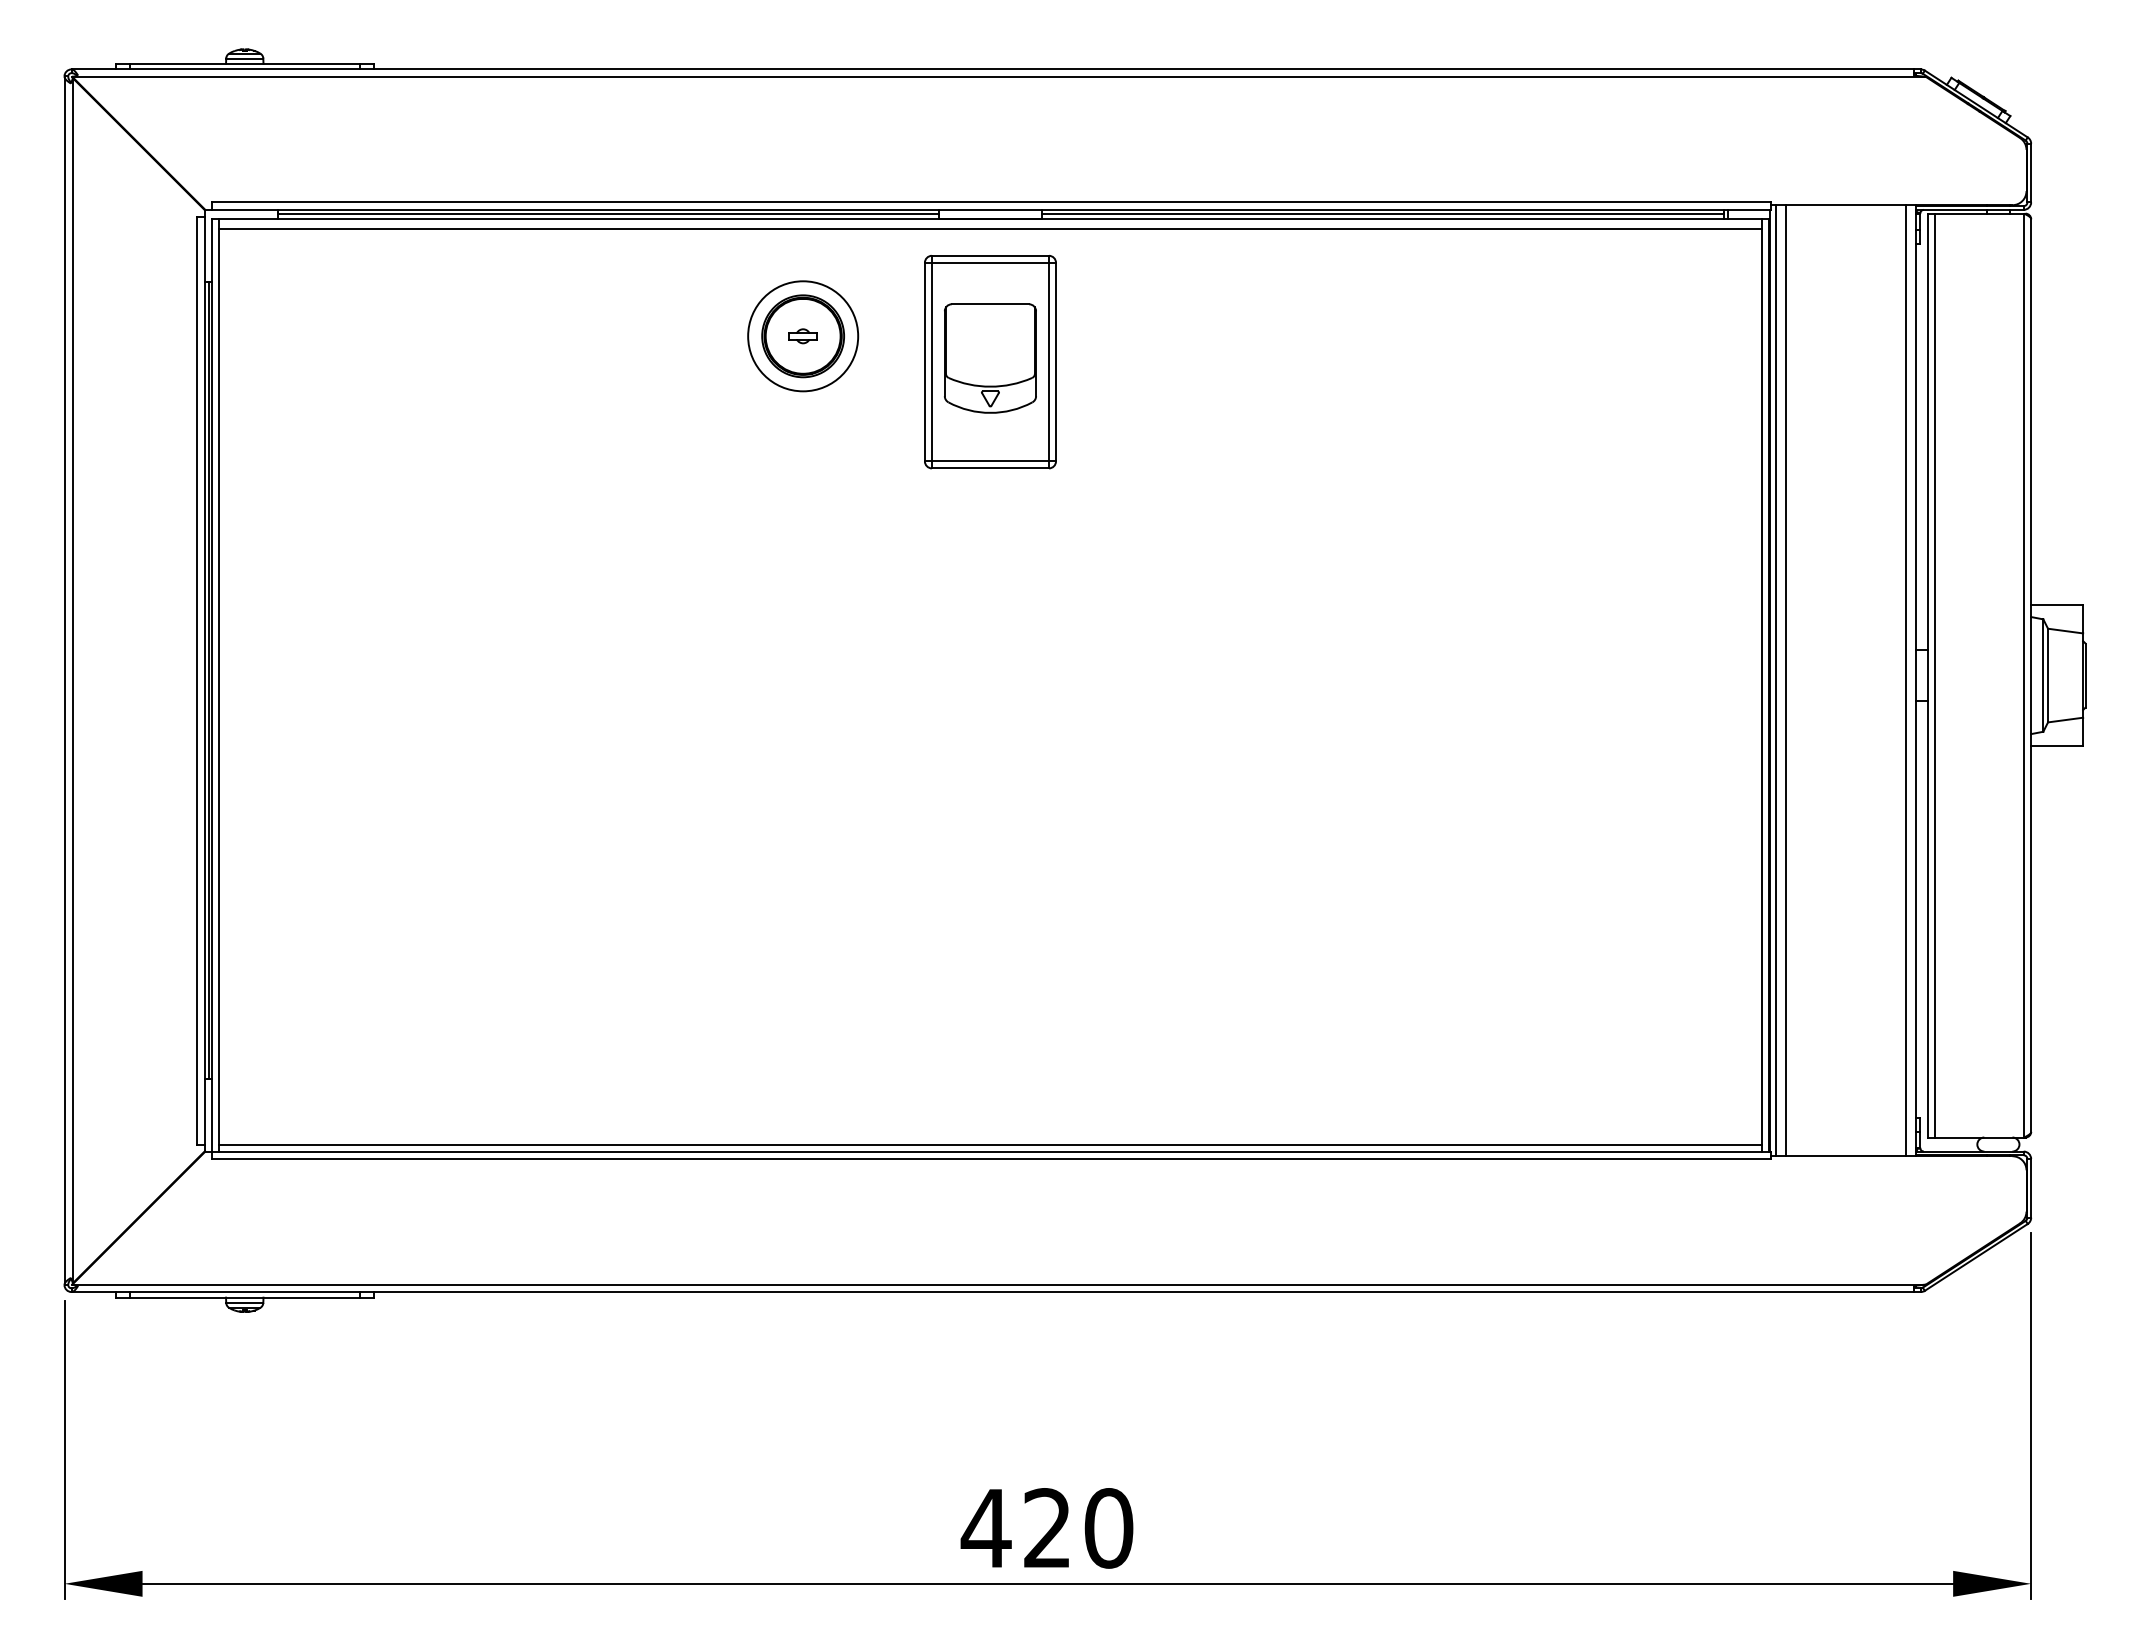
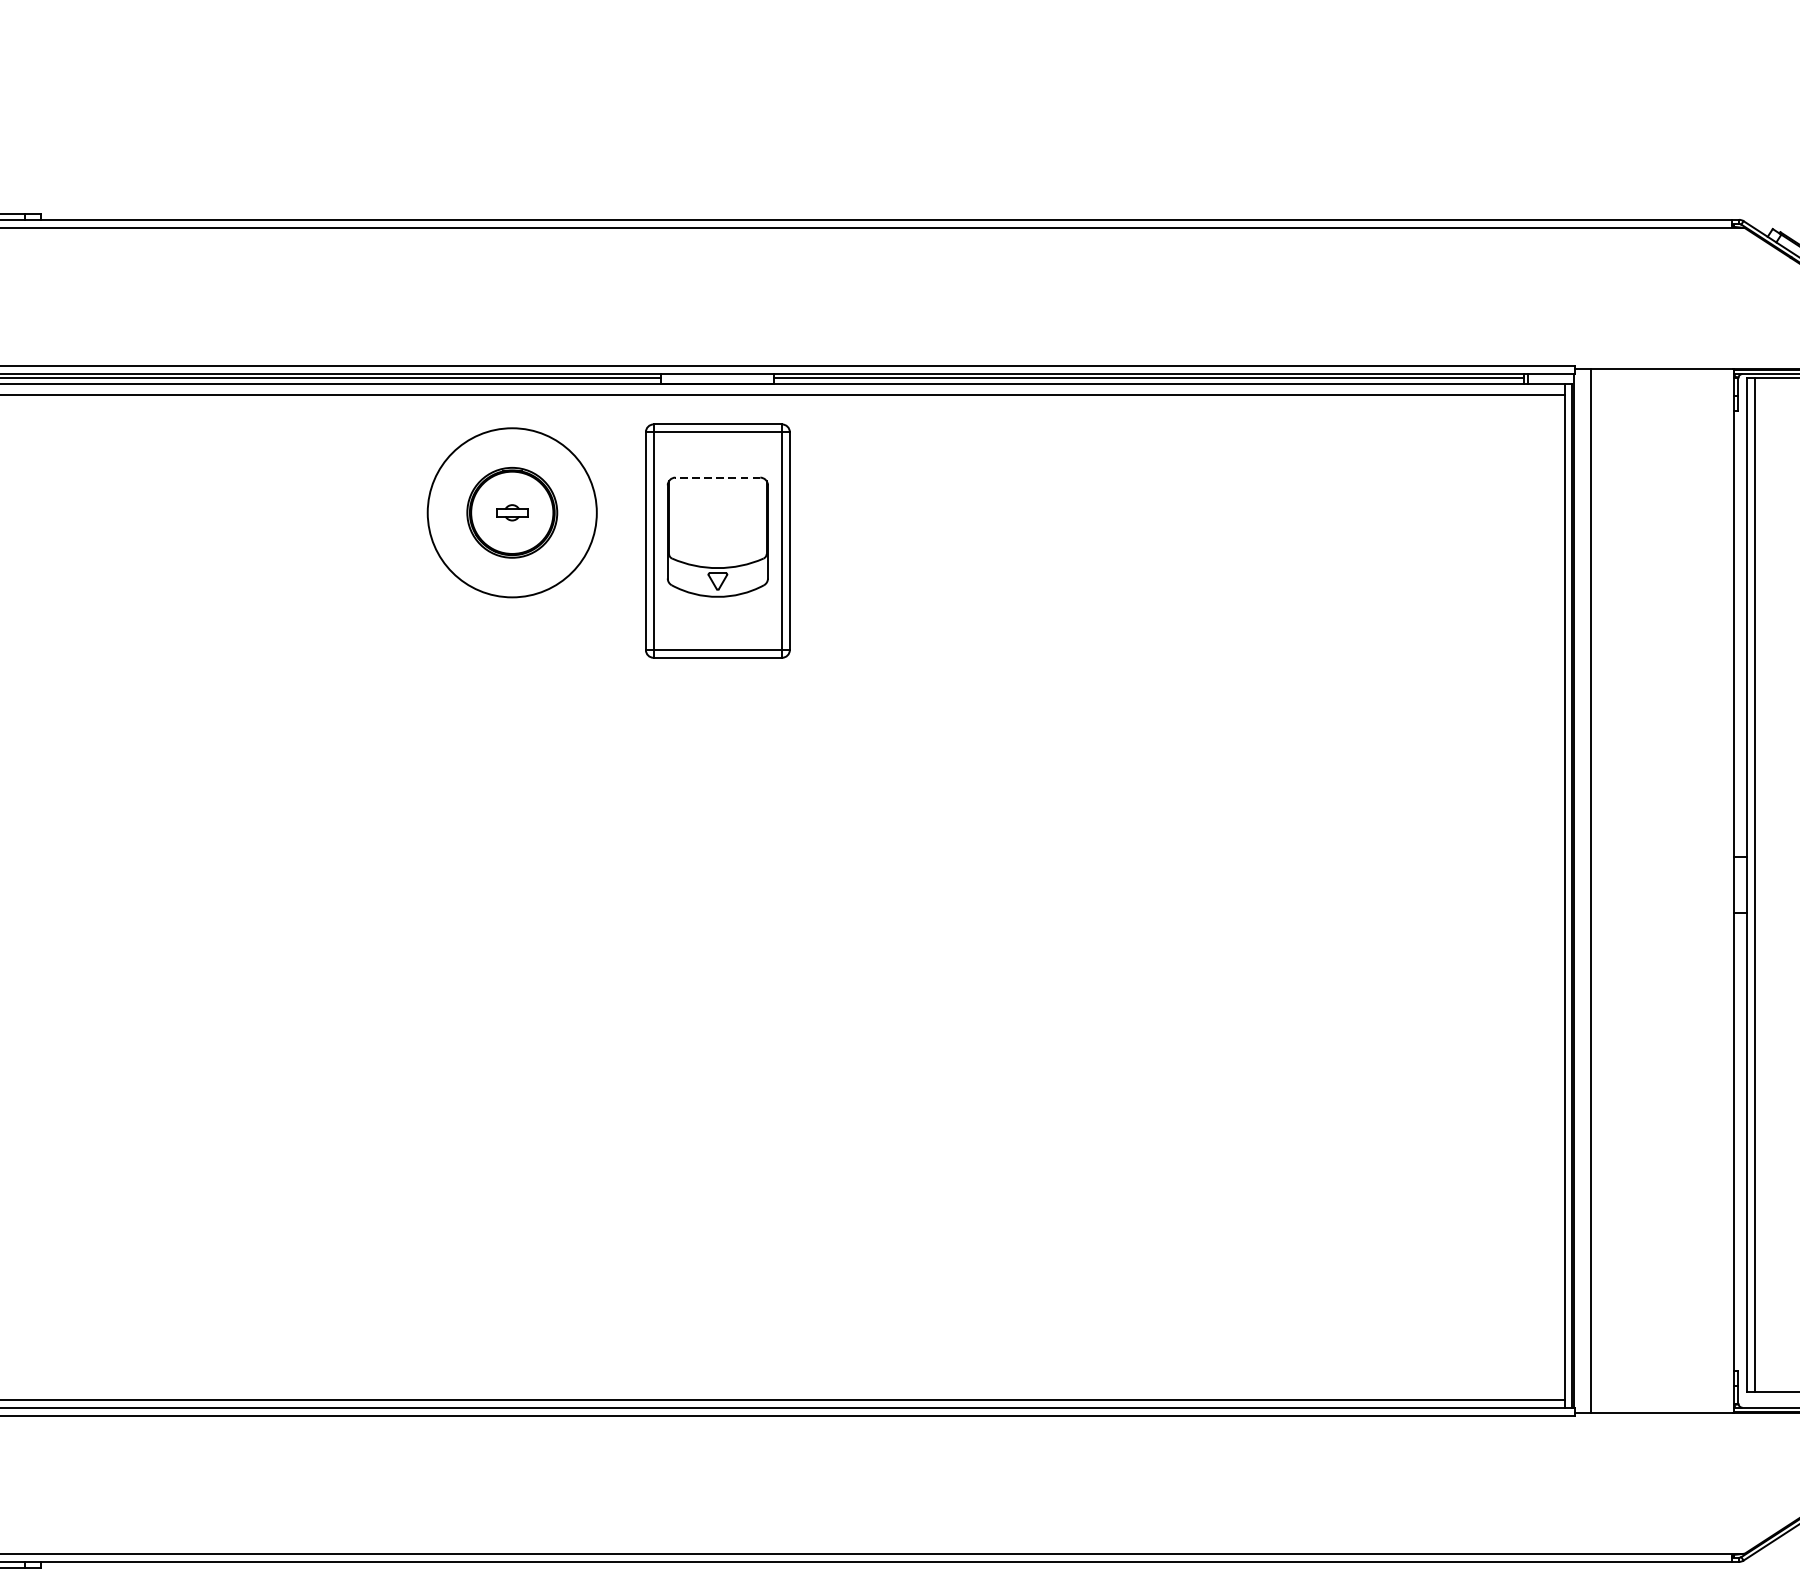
line: (990, 304) -> (717, 477), solid -> dashed
circle: (803, 336) -> (512, 513), size x1.4
line: (1775, 680) -> (1579, 890), removed
line: (1906, 680) -> (1723, 890), removed

